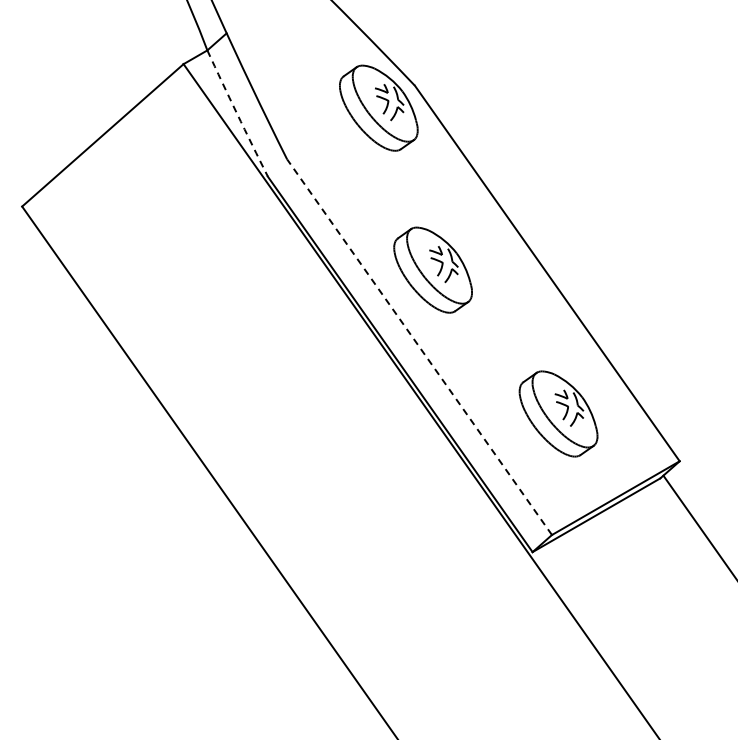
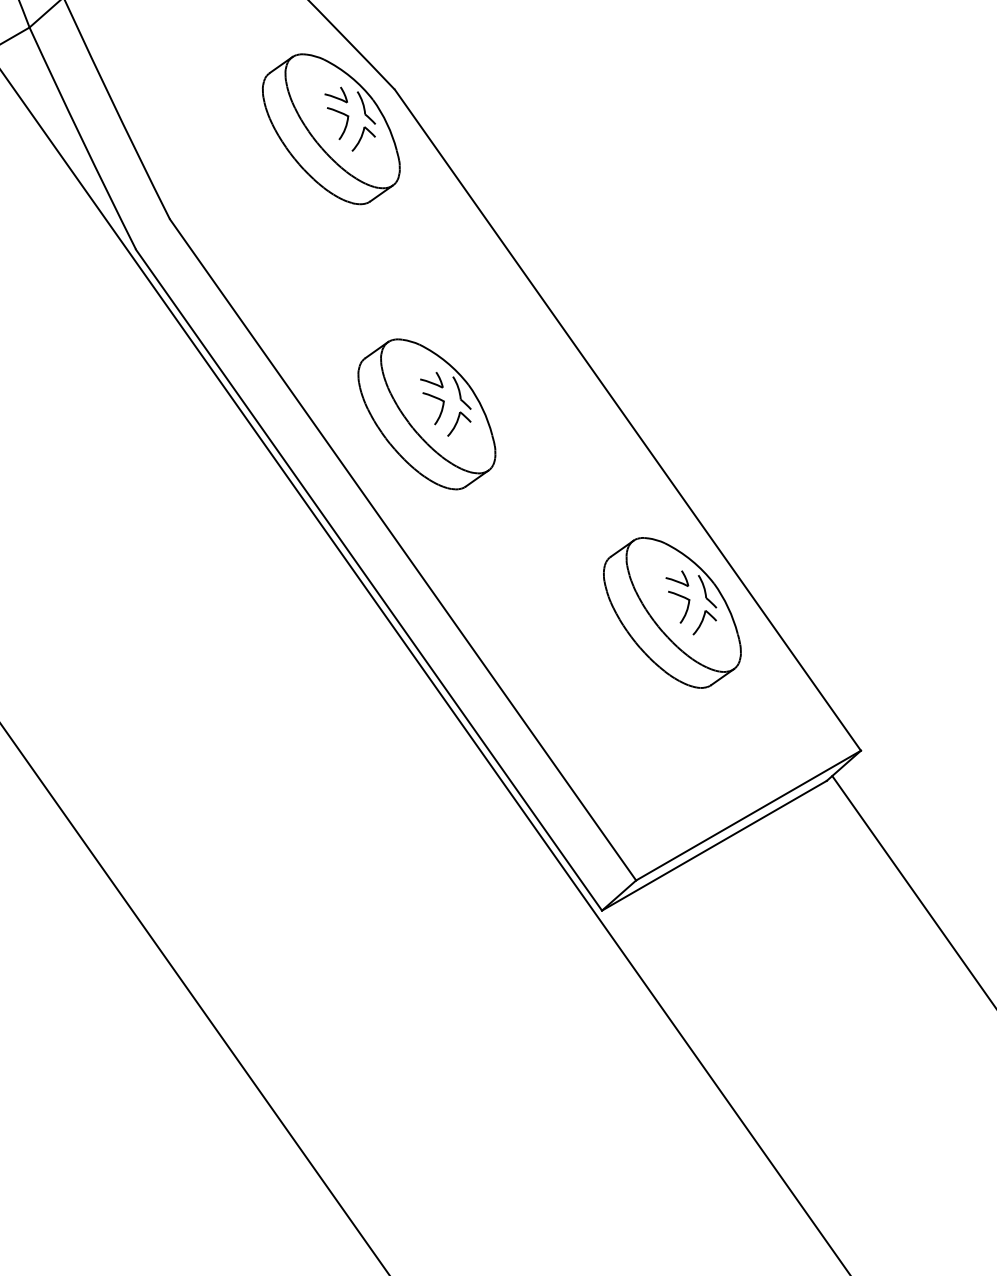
arc: (237, 113) -> (82, 138), dashed -> solid
line: (419, 347) -> (402, 550), dashed -> solid
part: (558, 413) -> (672, 612), moved

